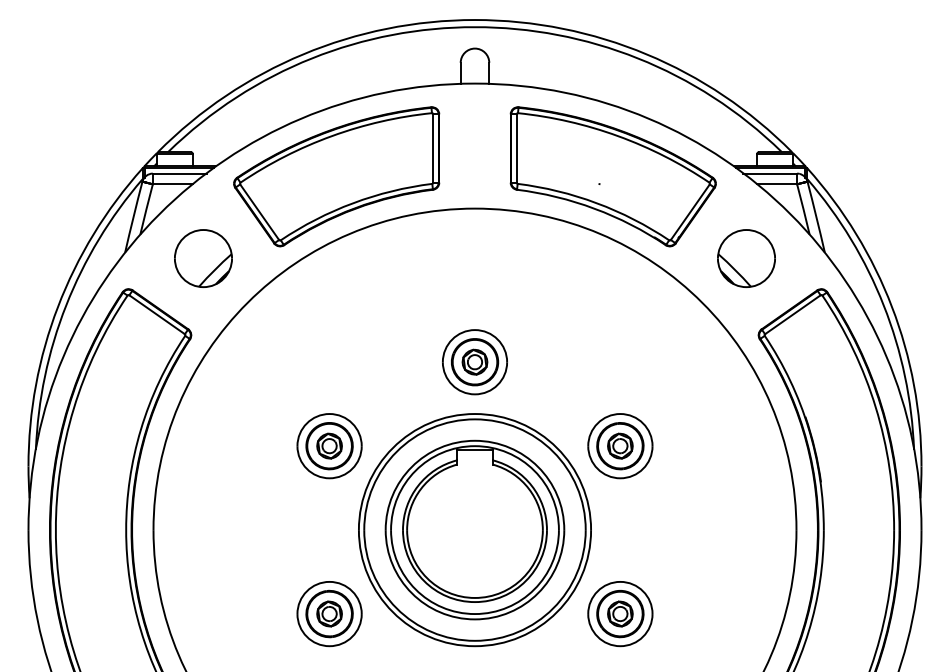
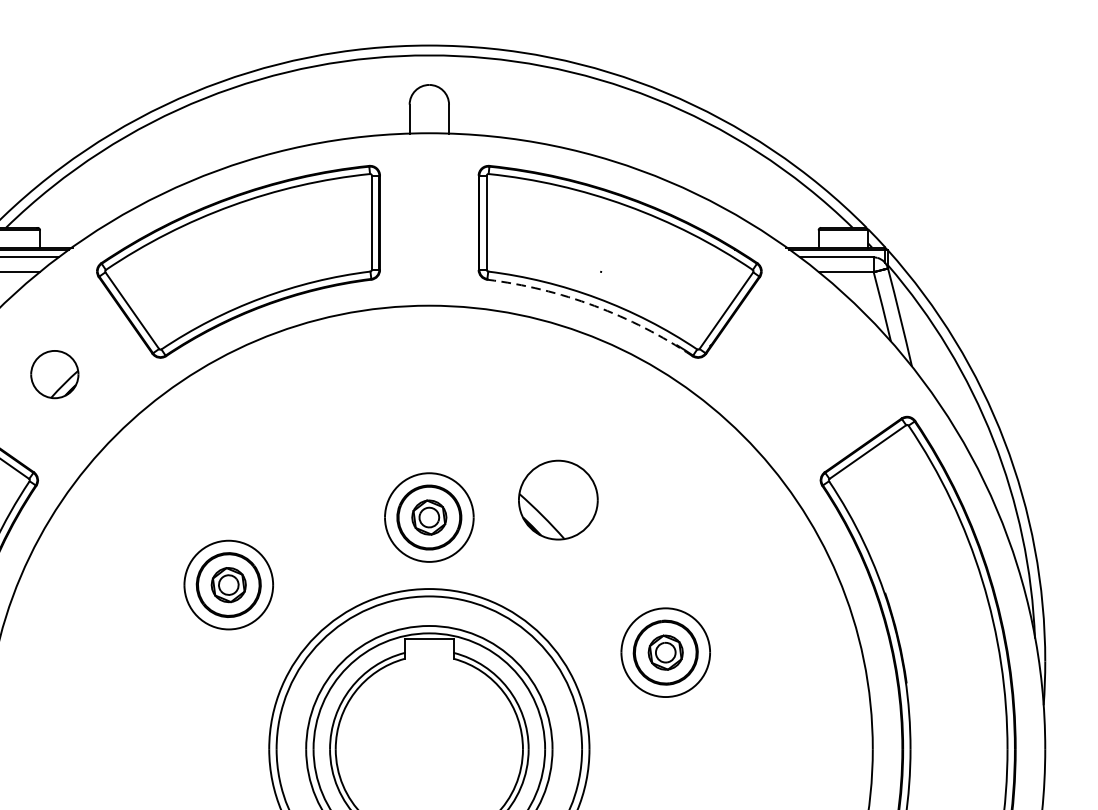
arc: (594, 208) -> (594, 305), solid -> dashed
part: (203, 258) -> (54, 374), size x0.6
part: (746, 258) -> (558, 500), moved
part: (329, 446) -> (228, 585), moved
part: (620, 446) -> (665, 653), moved

